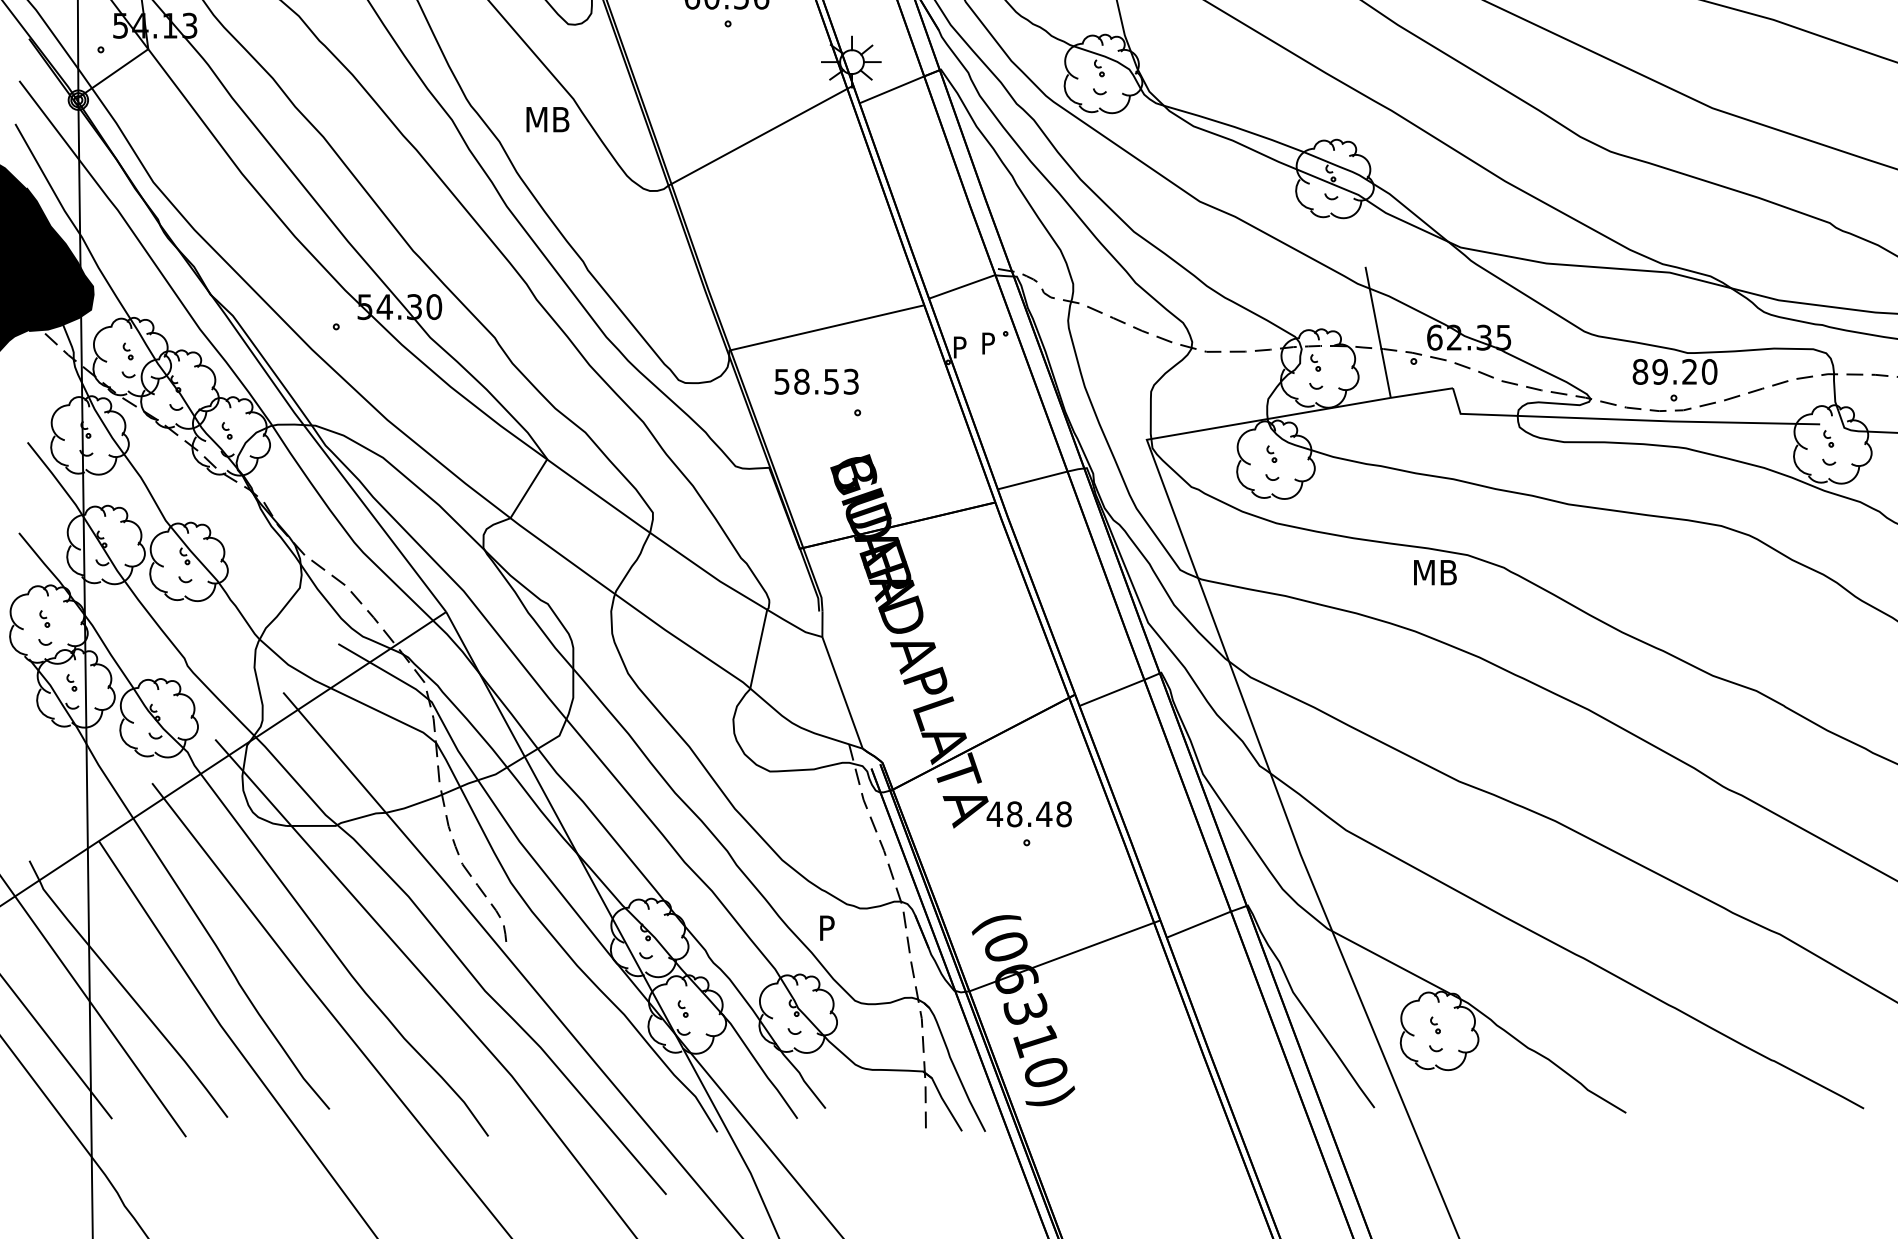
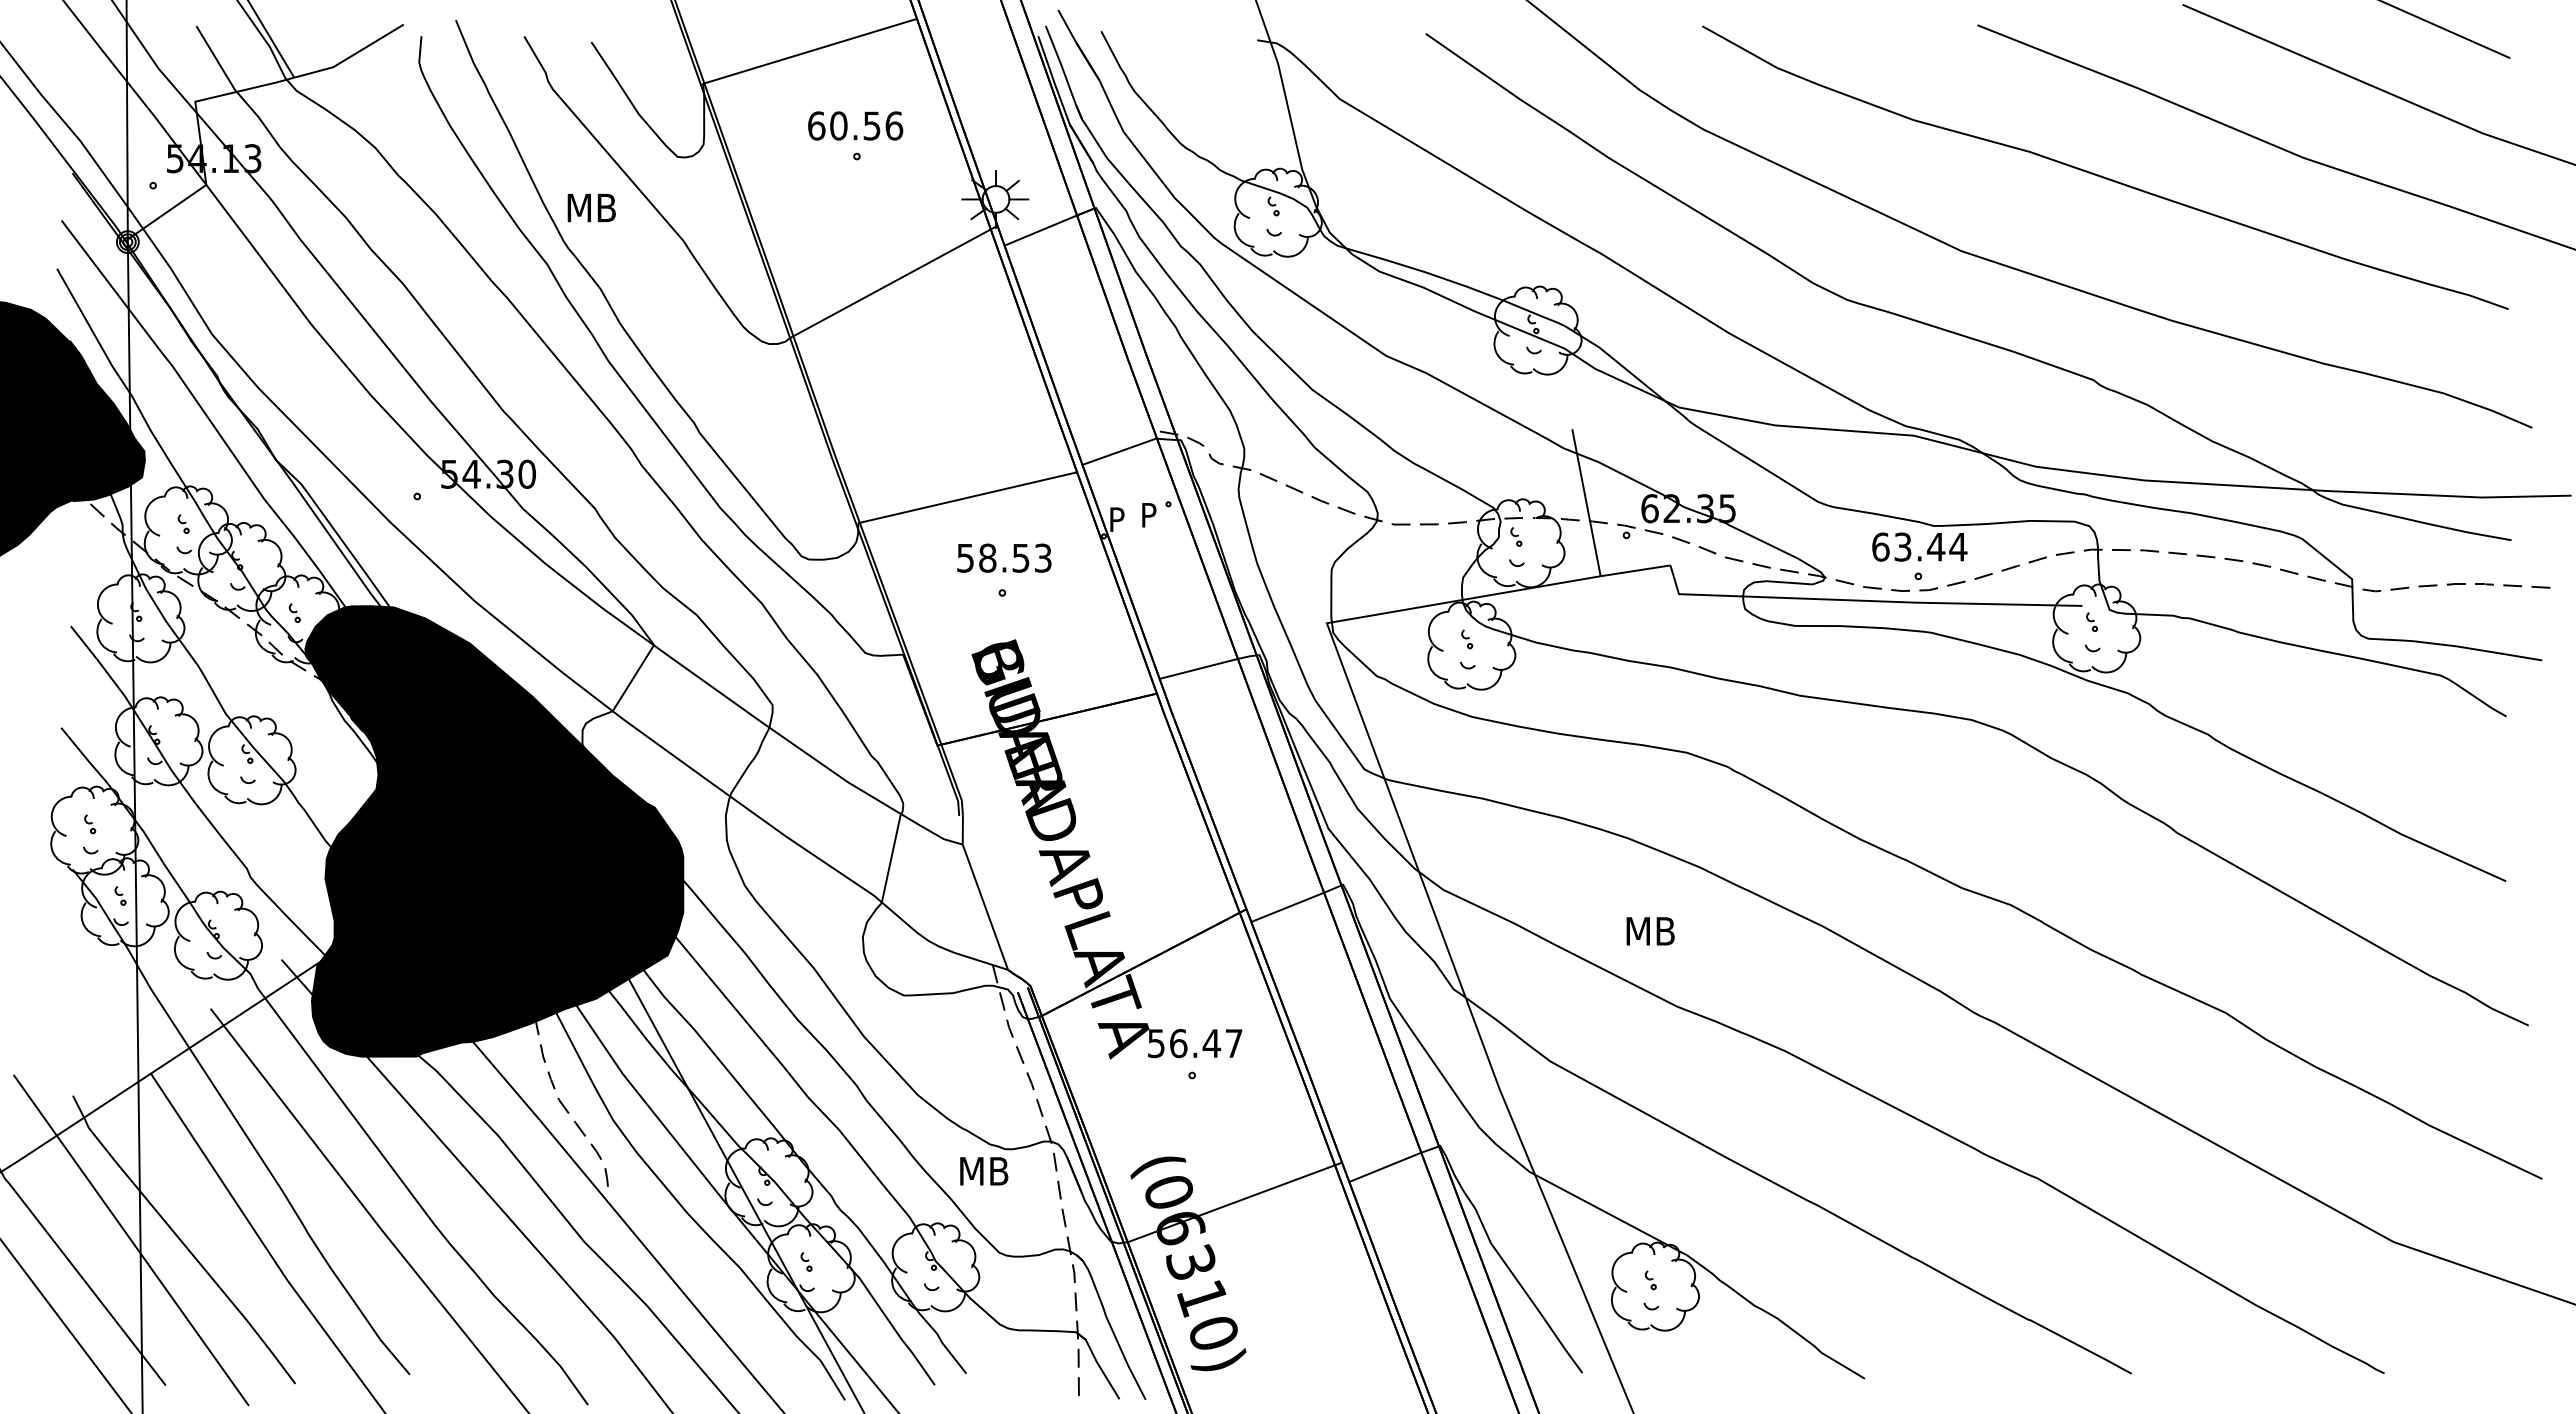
text: (547, 119) -> (591, 207), moved
text: (1674, 371) -> (1919, 546), 89.20 -> 63.44
text: (816, 381) -> (1004, 557), moved
text: (1435, 572) -> (1650, 931), moved
fill: (405, 625) -> (494, 831), added
text: (1028, 814) -> (1194, 1043), 48.48 -> 56.47
text: (842, 928) -> (985, 1171), P -> MB

